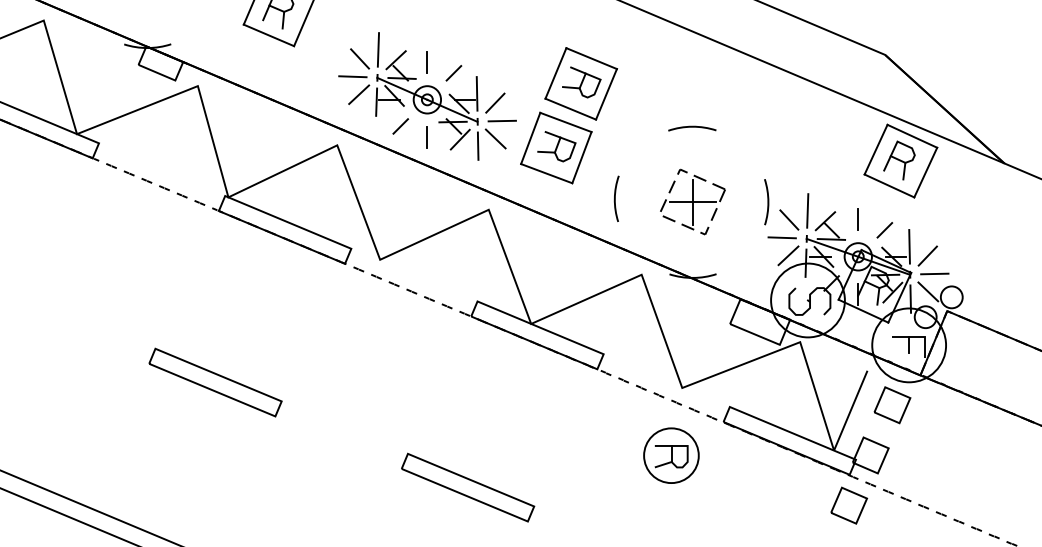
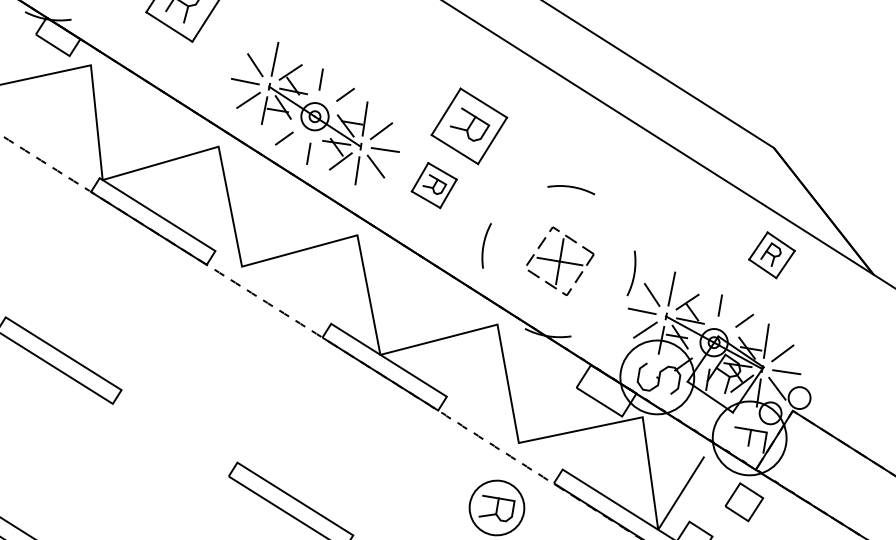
part: (556, 147) -> (434, 185), size x0.6
part: (900, 160) -> (771, 254), size x0.6
part: (892, 405) -> (744, 502), moved

